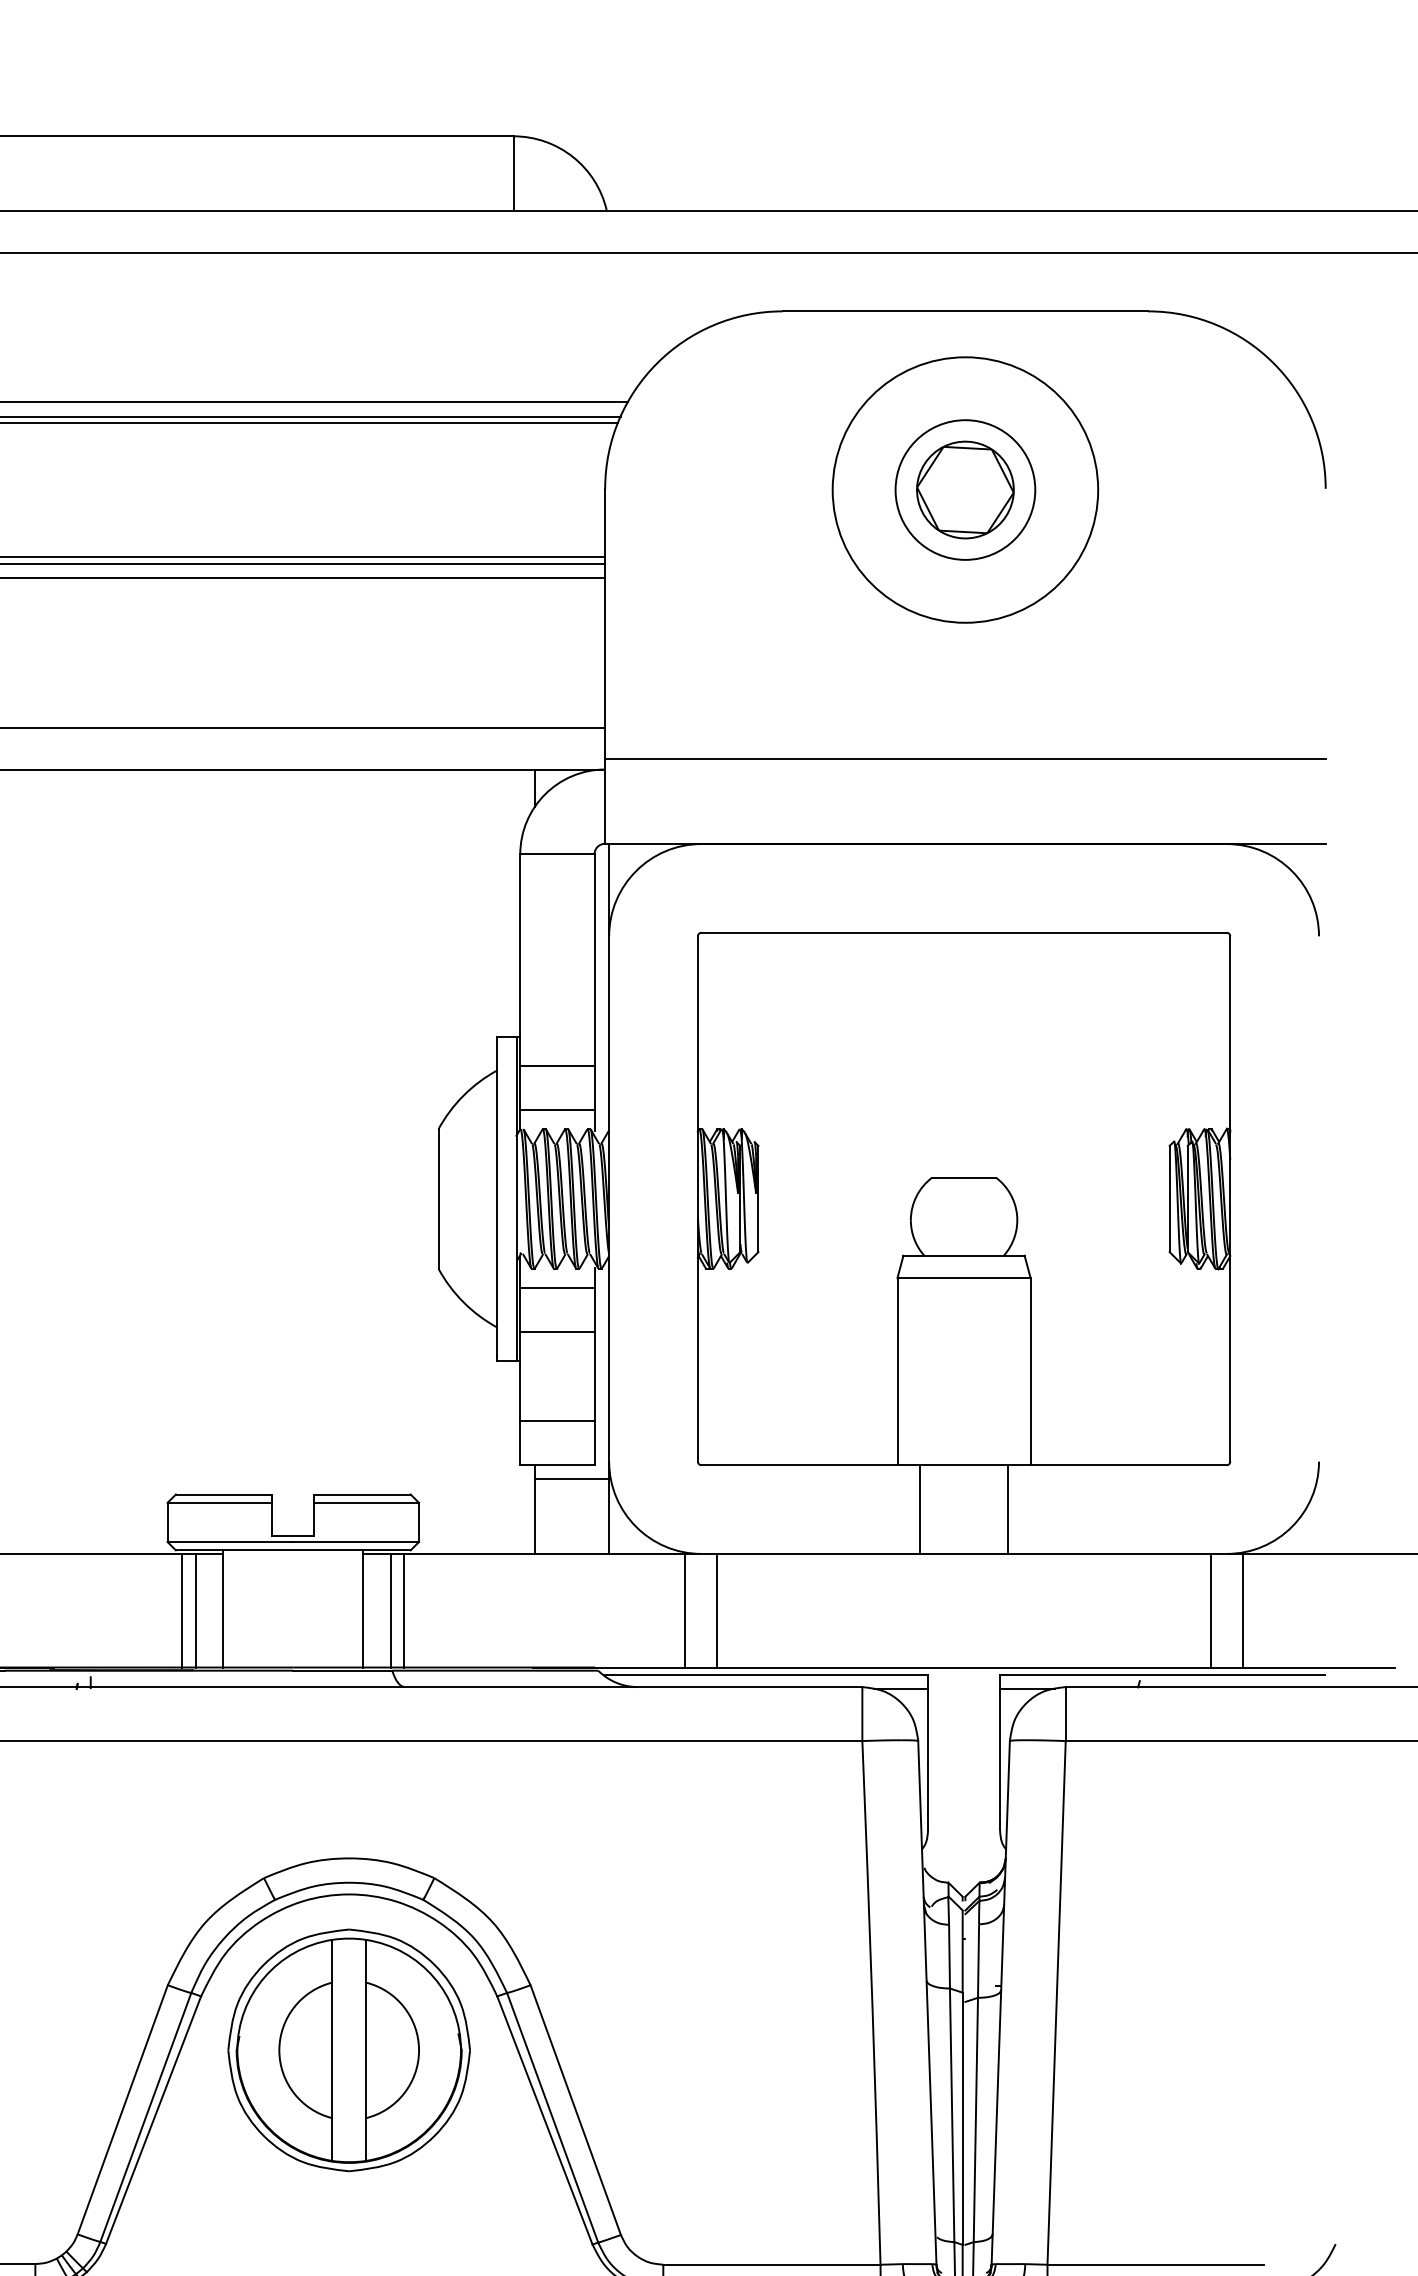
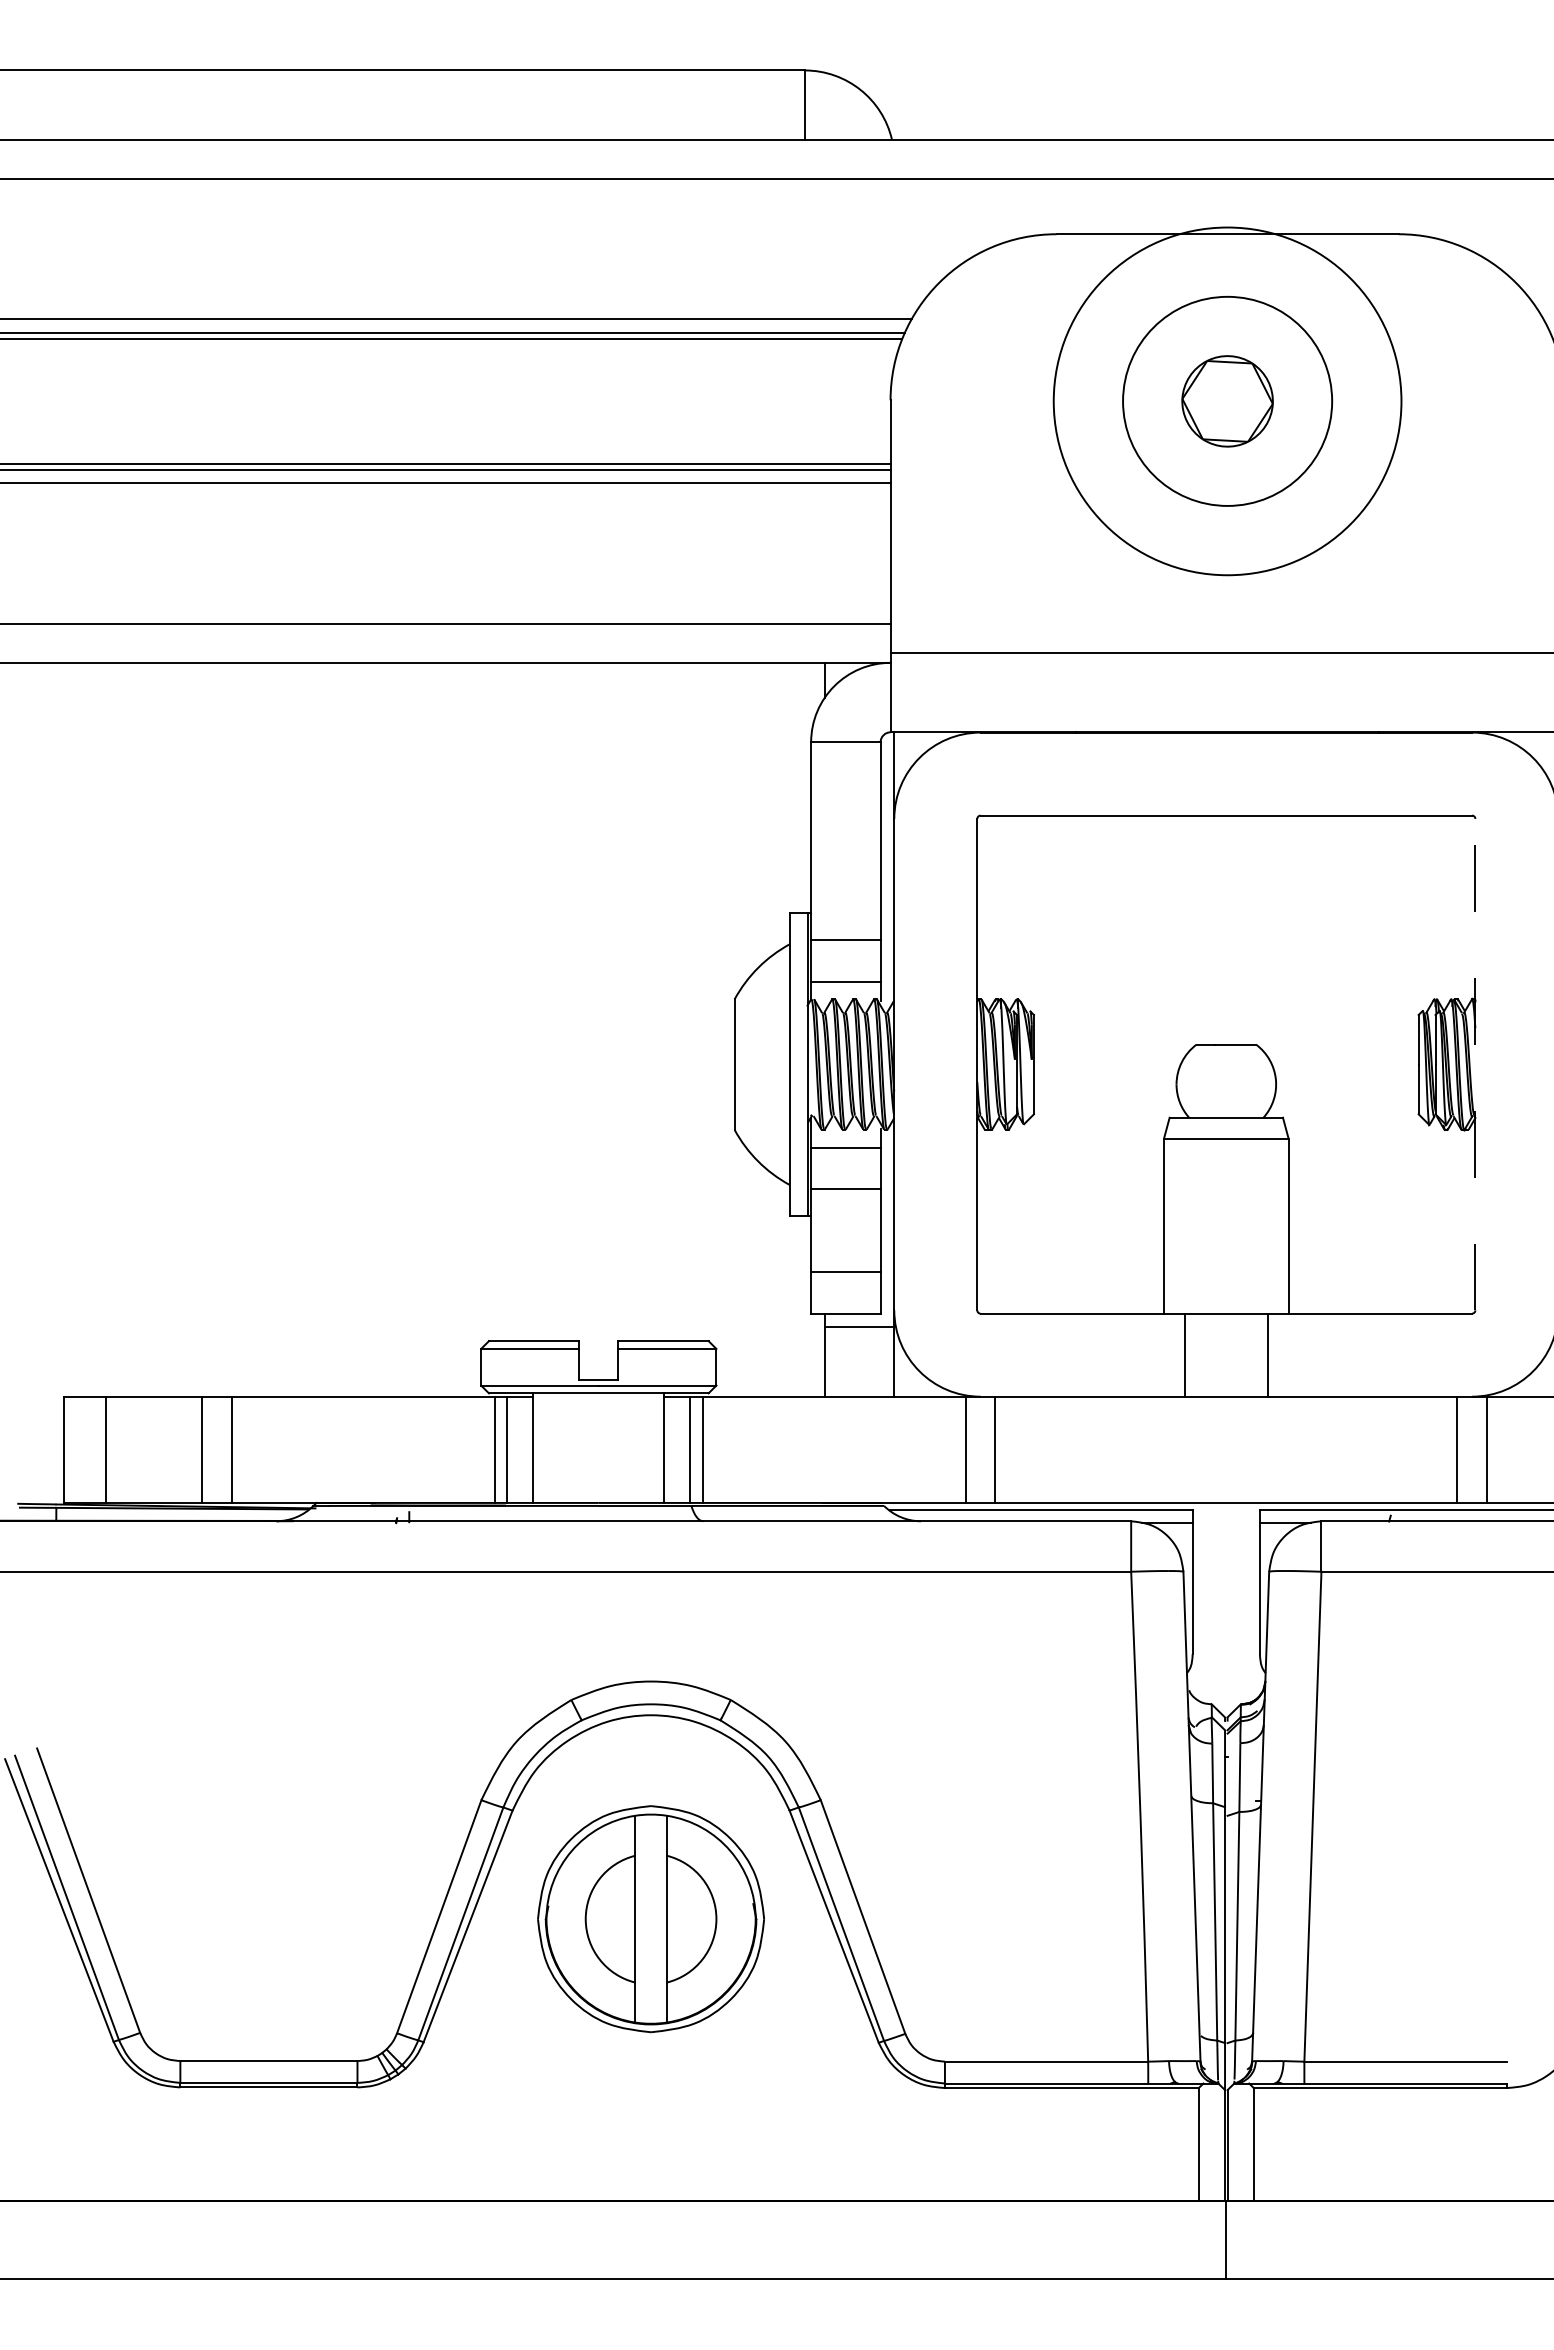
circle: (965, 490) -> (1227, 401), size x1.4
circle: (965, 490) -> (1227, 401), size x1.6
line: (1230, 1198) -> (1475, 1064), solid -> dashed
part: (348, 2050) -> (650, 1919), moved

